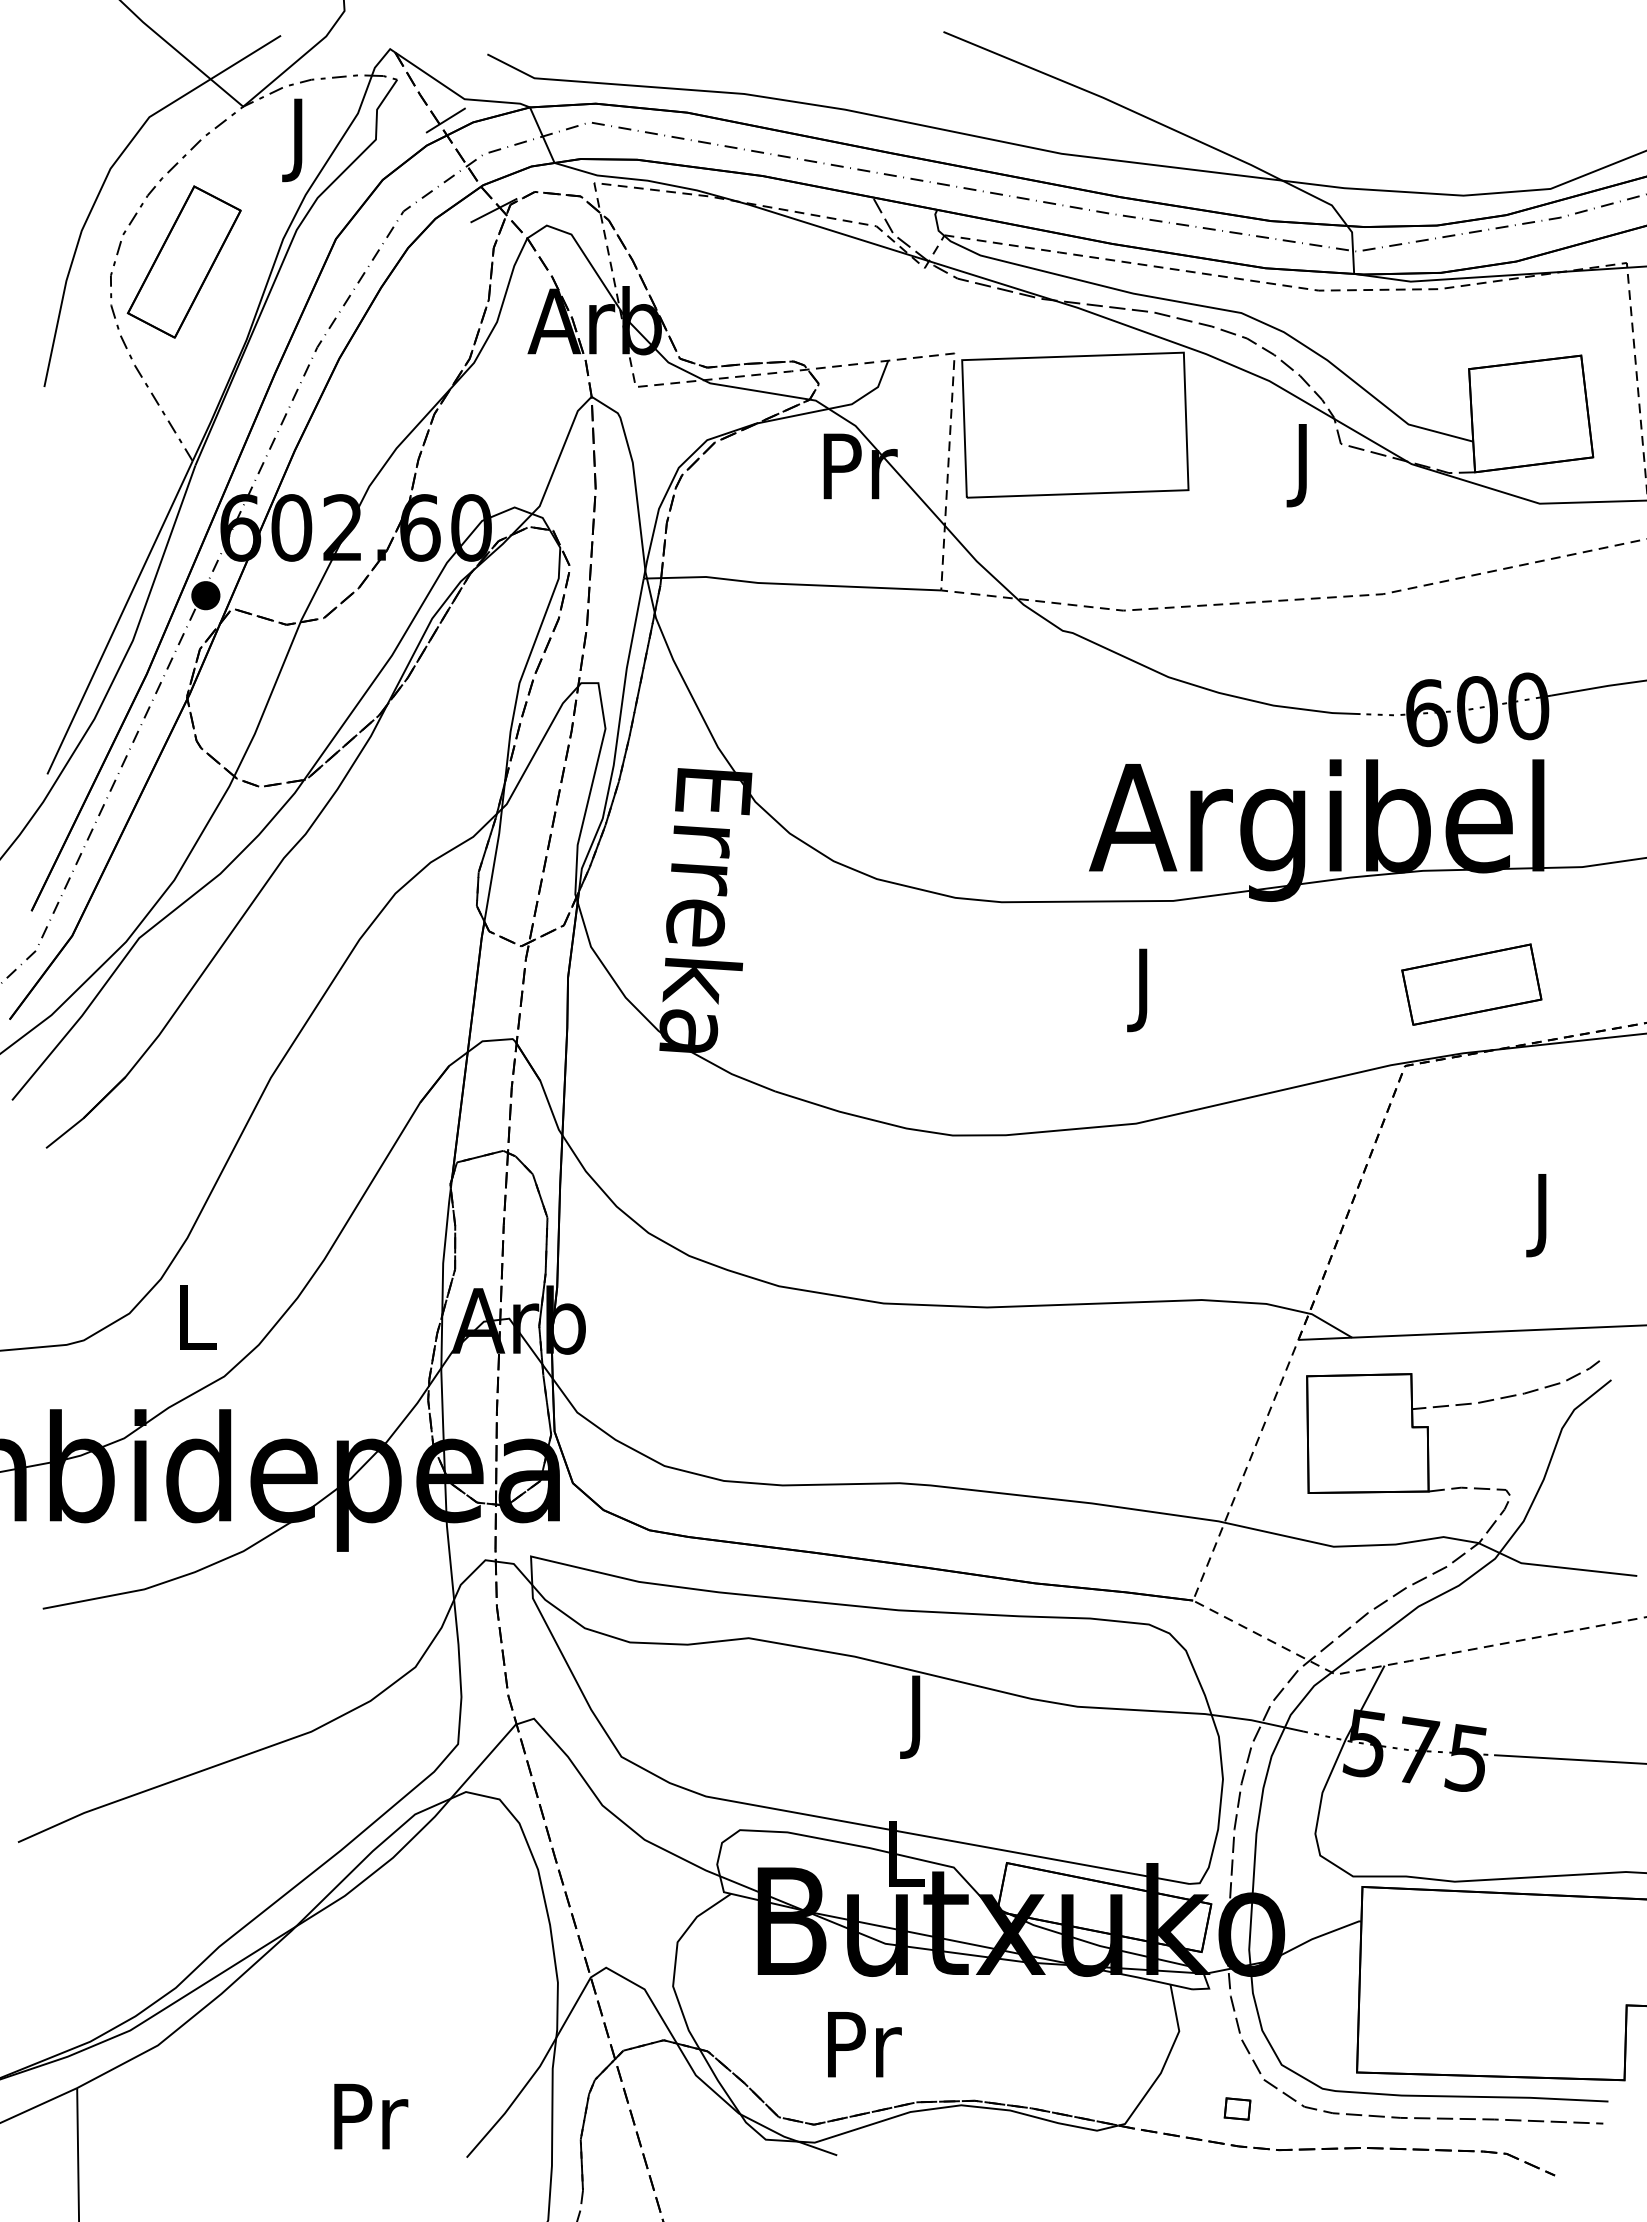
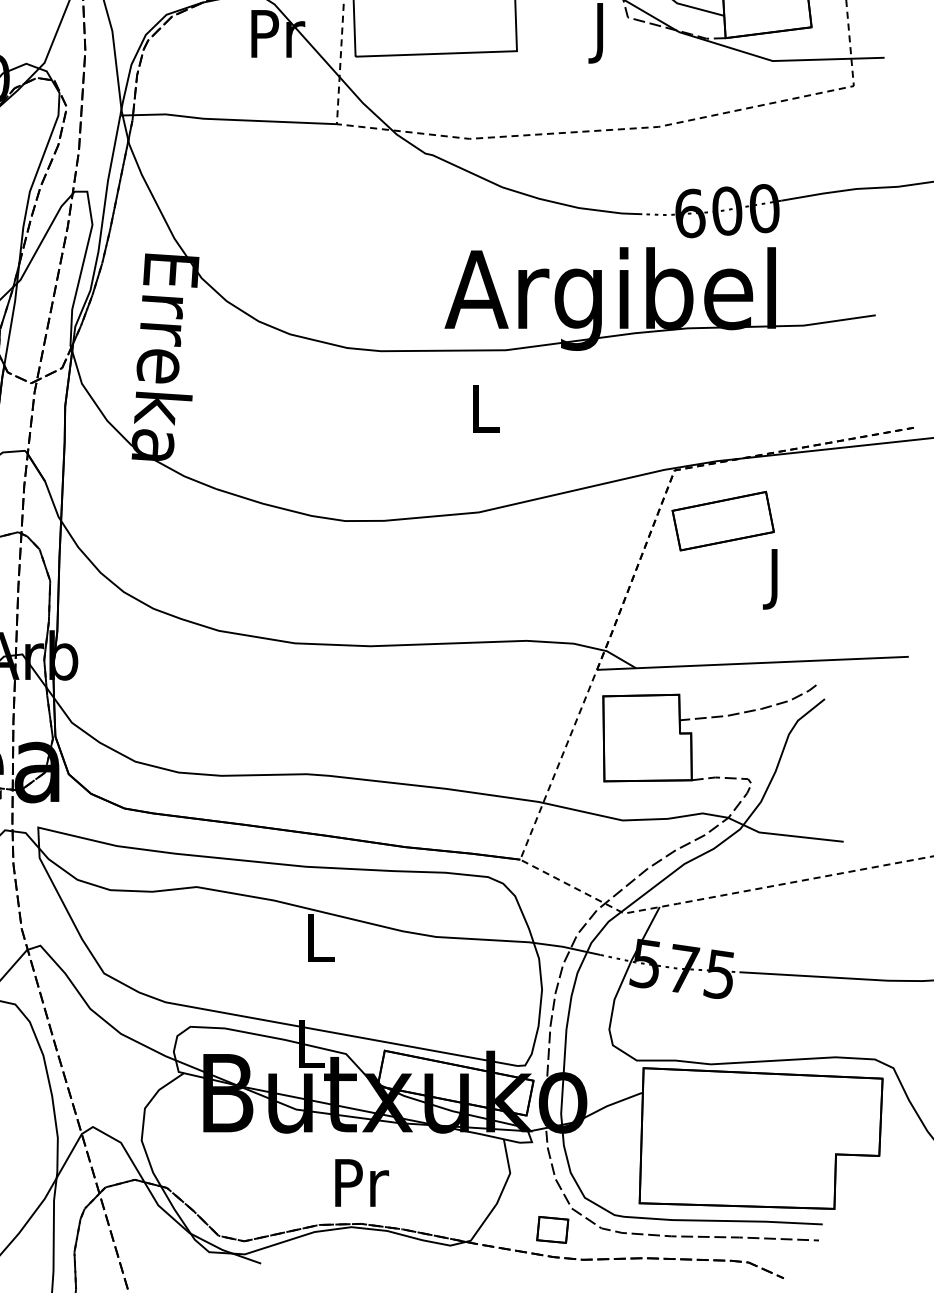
part: (1471, 984) -> (723, 521), moved
text: (1145, 990) -> (485, 415), J -> L
text: (918, 1716) -> (320, 944), J -> L
text: (864, 2044) -> (361, 1182), moved
part: (1237, 2108) -> (552, 1229), size x1.67

